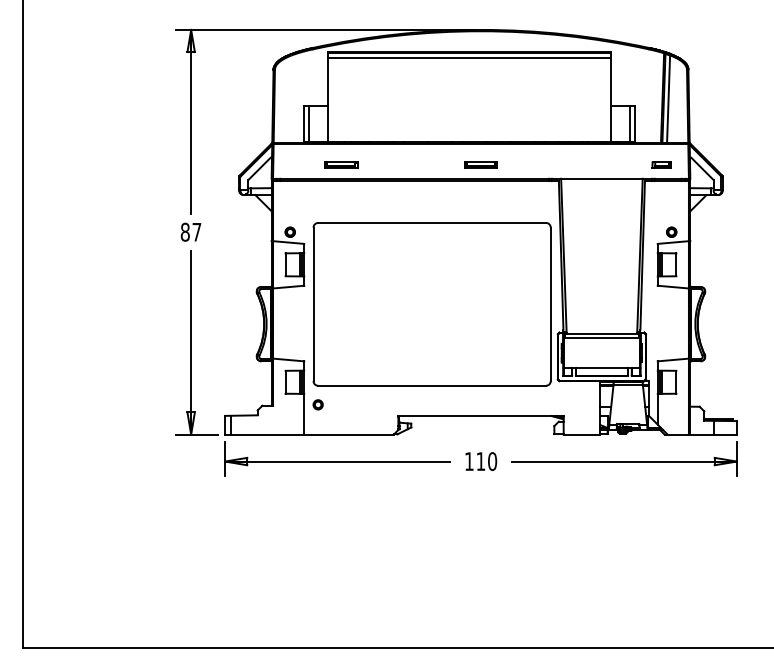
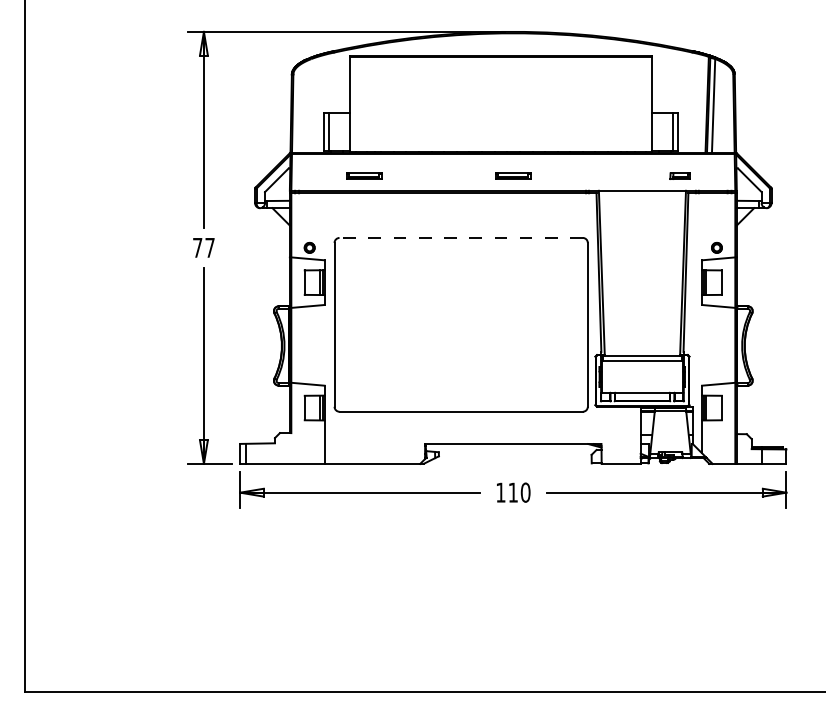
line: (468, 57) -> (500, 61), removed
part: (660, 164) -> (679, 175), moved
line: (432, 222) -> (461, 237), solid -> dashed
text: (185, 231) -> (197, 247), 87 -> 77
part: (318, 404) -> (339, 431), removed

